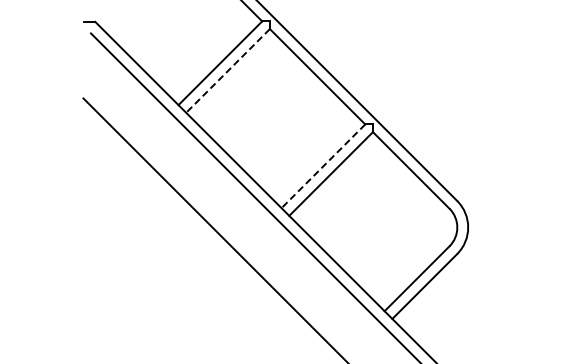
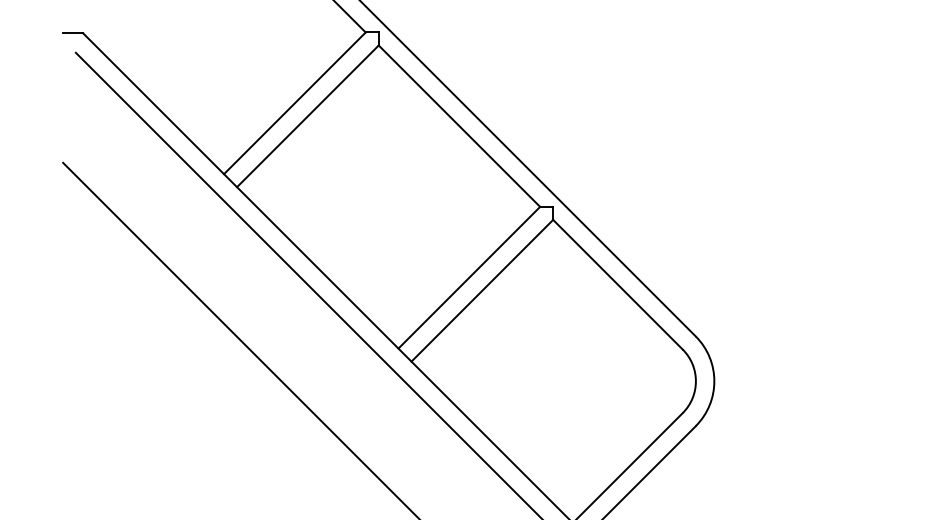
line: (227, 71) -> (306, 117), dashed -> solid
line: (323, 166) -> (469, 278), dashed -> solid

